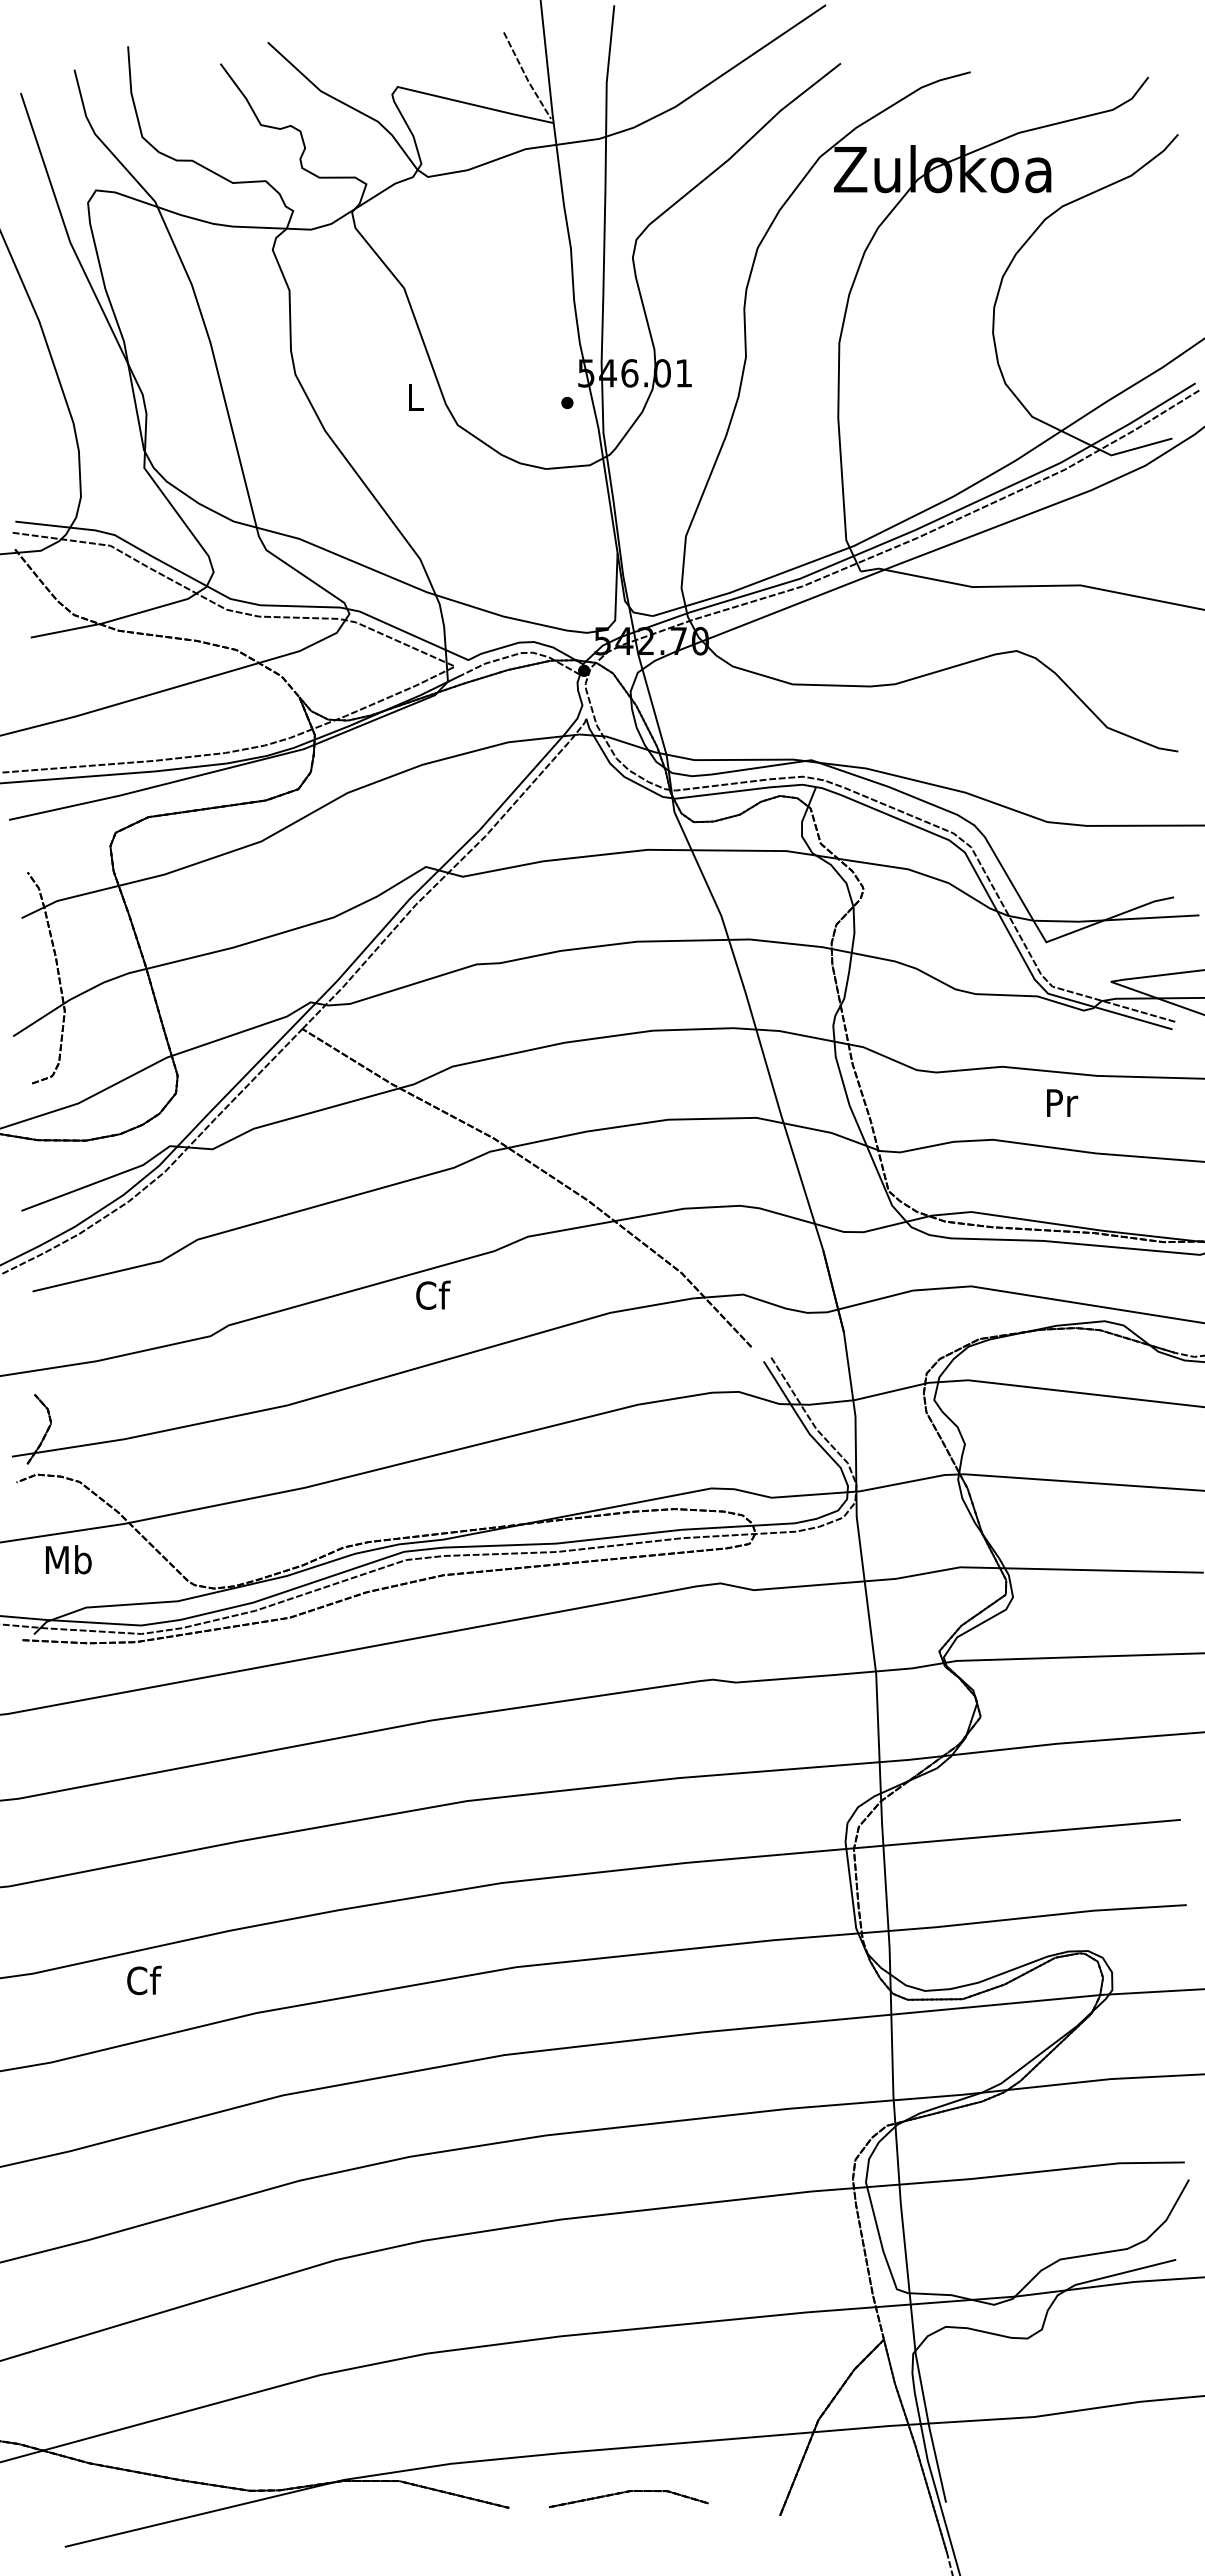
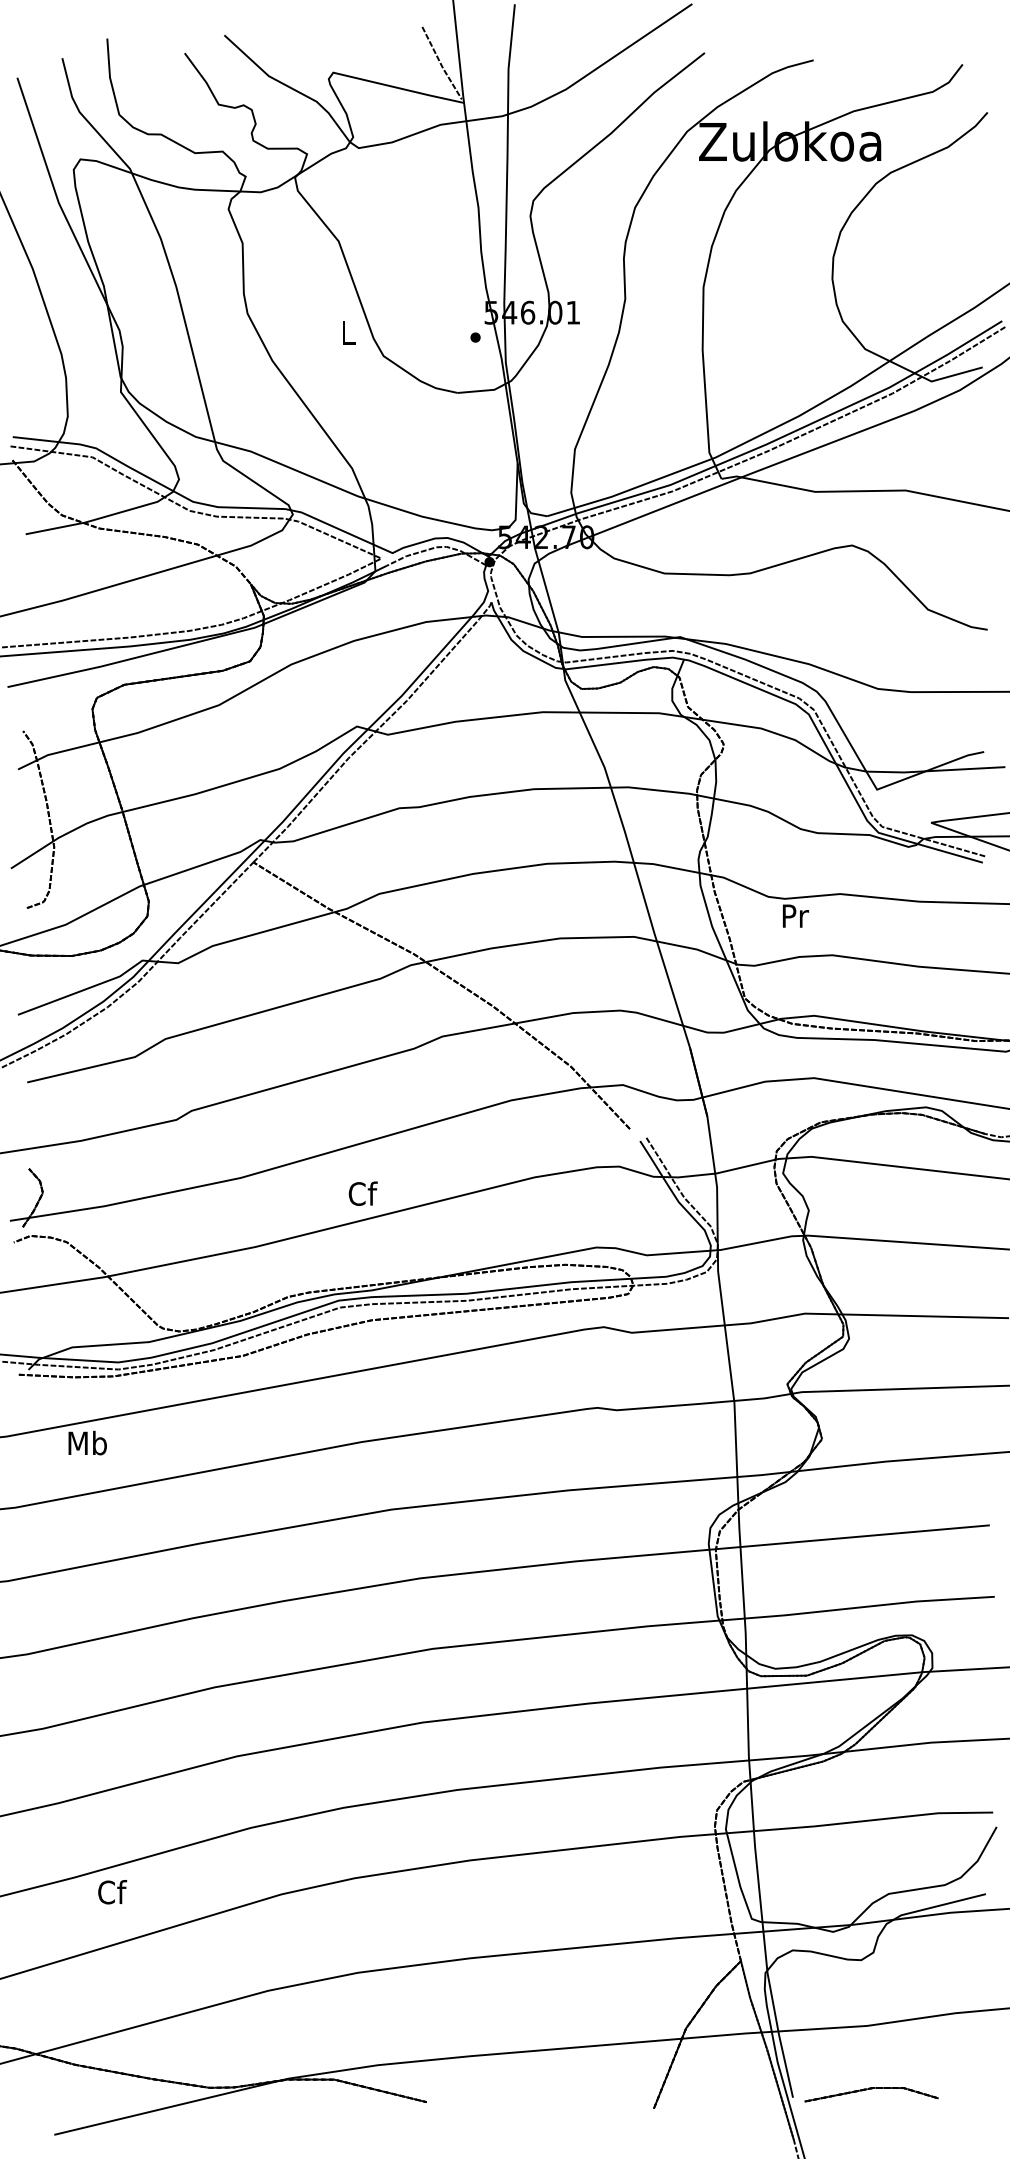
text: (1062, 1102) -> (795, 915), moved
text: (433, 1294) -> (363, 1193), moved
text: (68, 1559) -> (87, 1442), moved
text: (144, 1980) -> (112, 1892), moved
part: (628, 2492) -> (871, 2089), moved

